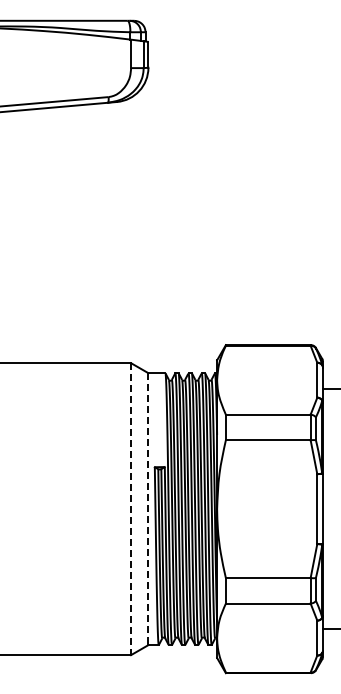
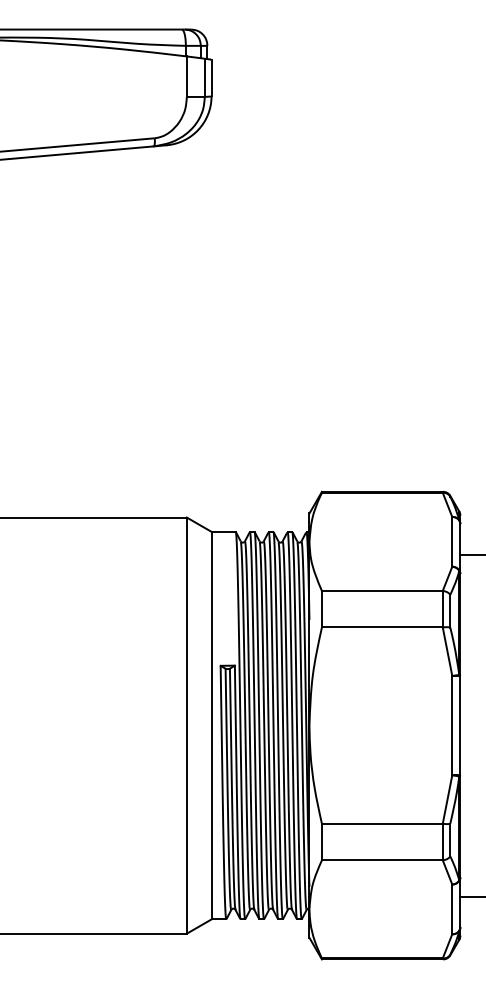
line: (131, 509) -> (187, 726), dashed -> solid
line: (148, 509) -> (211, 726), dashed -> solid

